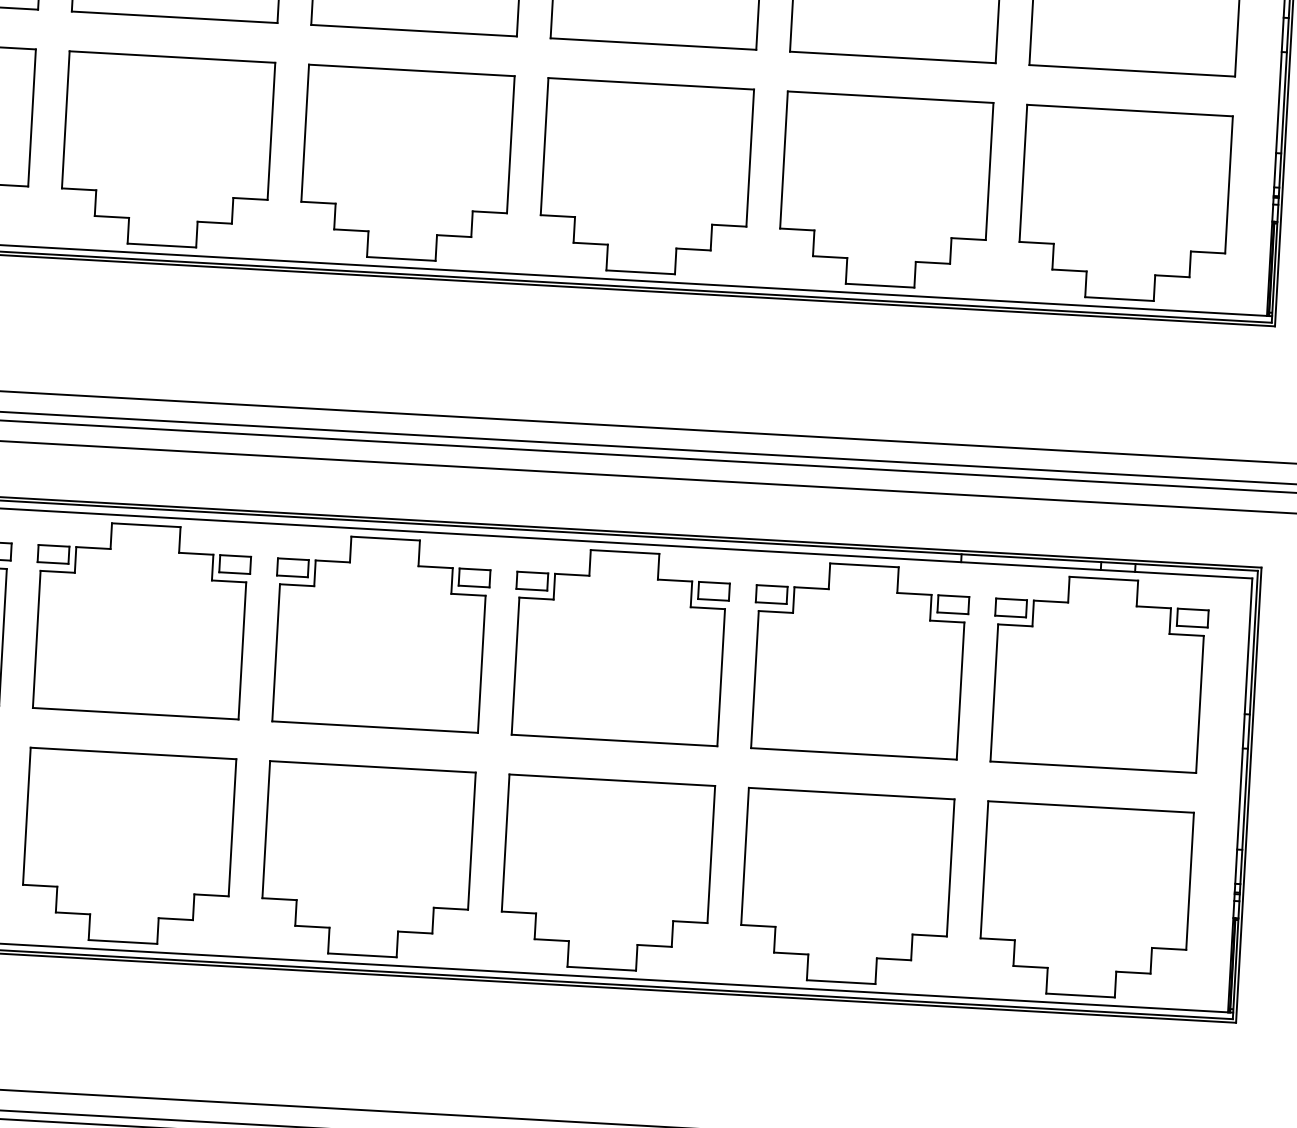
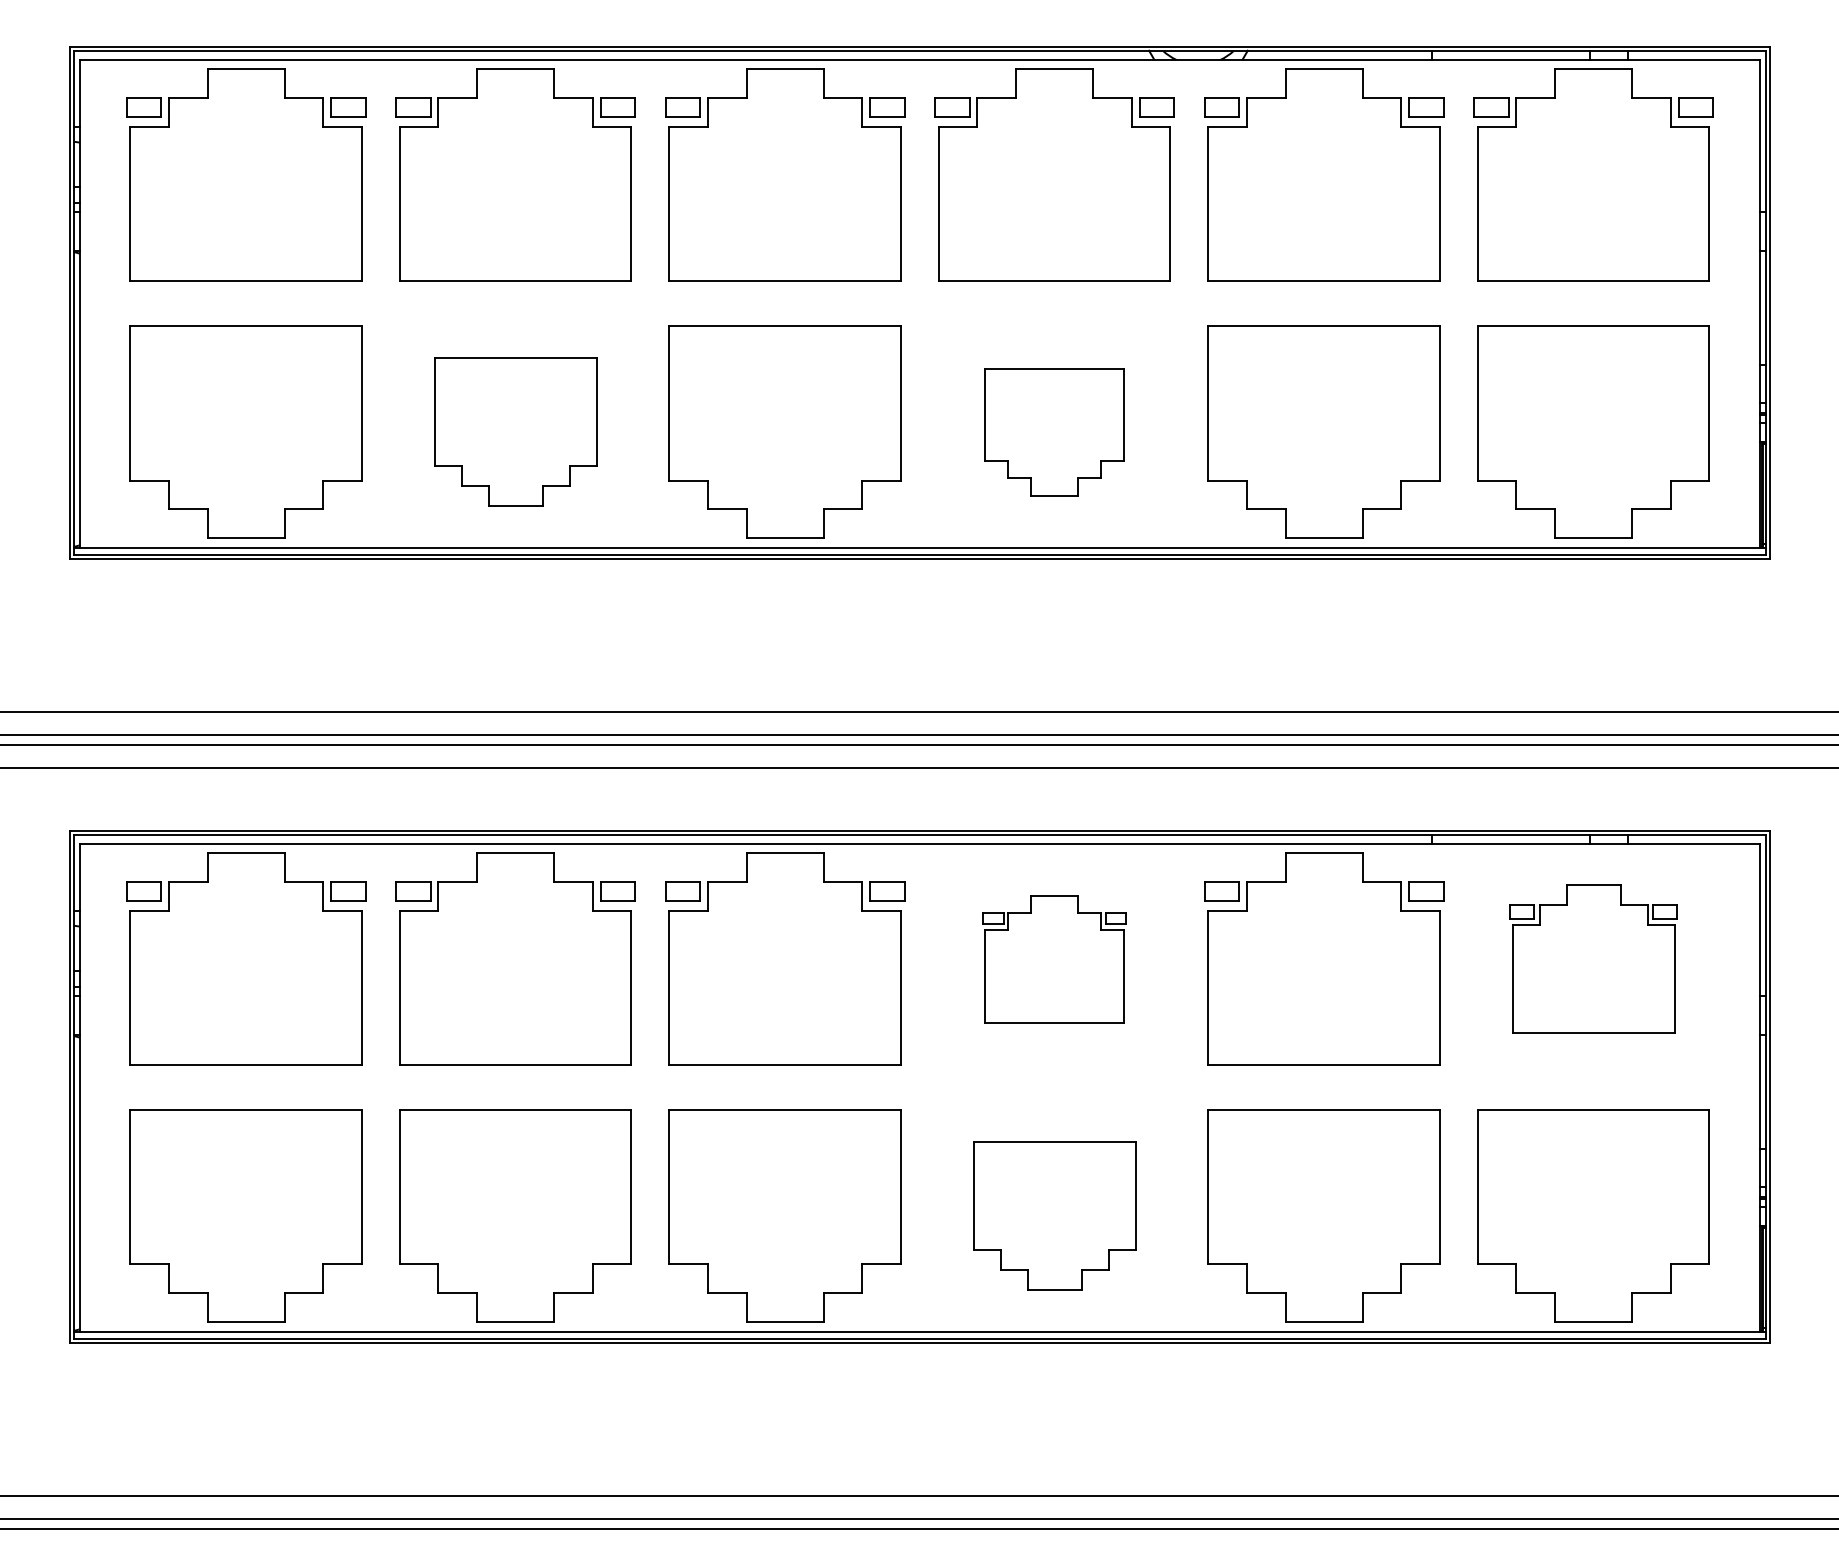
part: (167, 150) -> (515, 431), size x0.7
part: (645, 177) -> (1054, 431), size x0.6
part: (619, 645) -> (1054, 958), size x0.6
part: (1098, 672) -> (1593, 958), size x0.7
part: (606, 873) -> (1054, 1215), size x0.7

